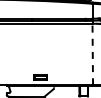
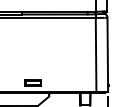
line: (92, 54) -> (95, 54), dashed -> solid

